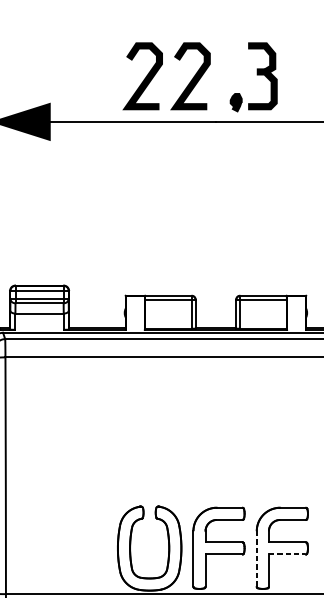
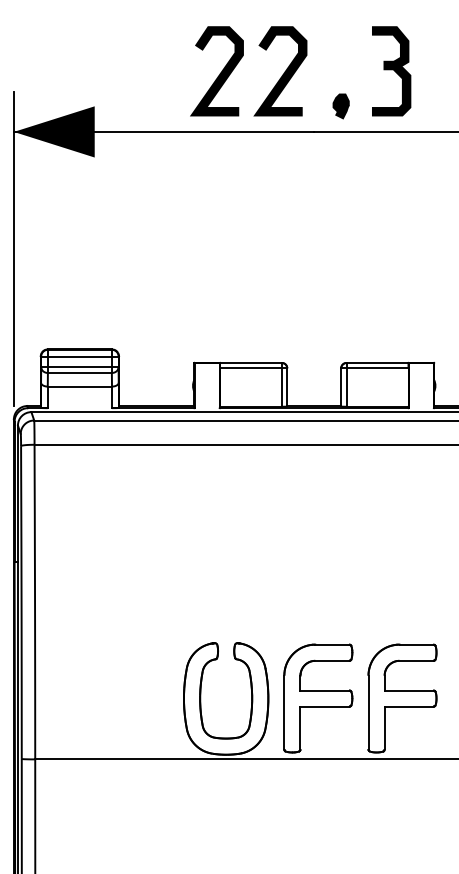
part: (262, 76) -> (391, 71), moved
line: (287, 554) -> (409, 706), dashed -> solid
line: (256, 558) -> (368, 712), dashed -> solid

